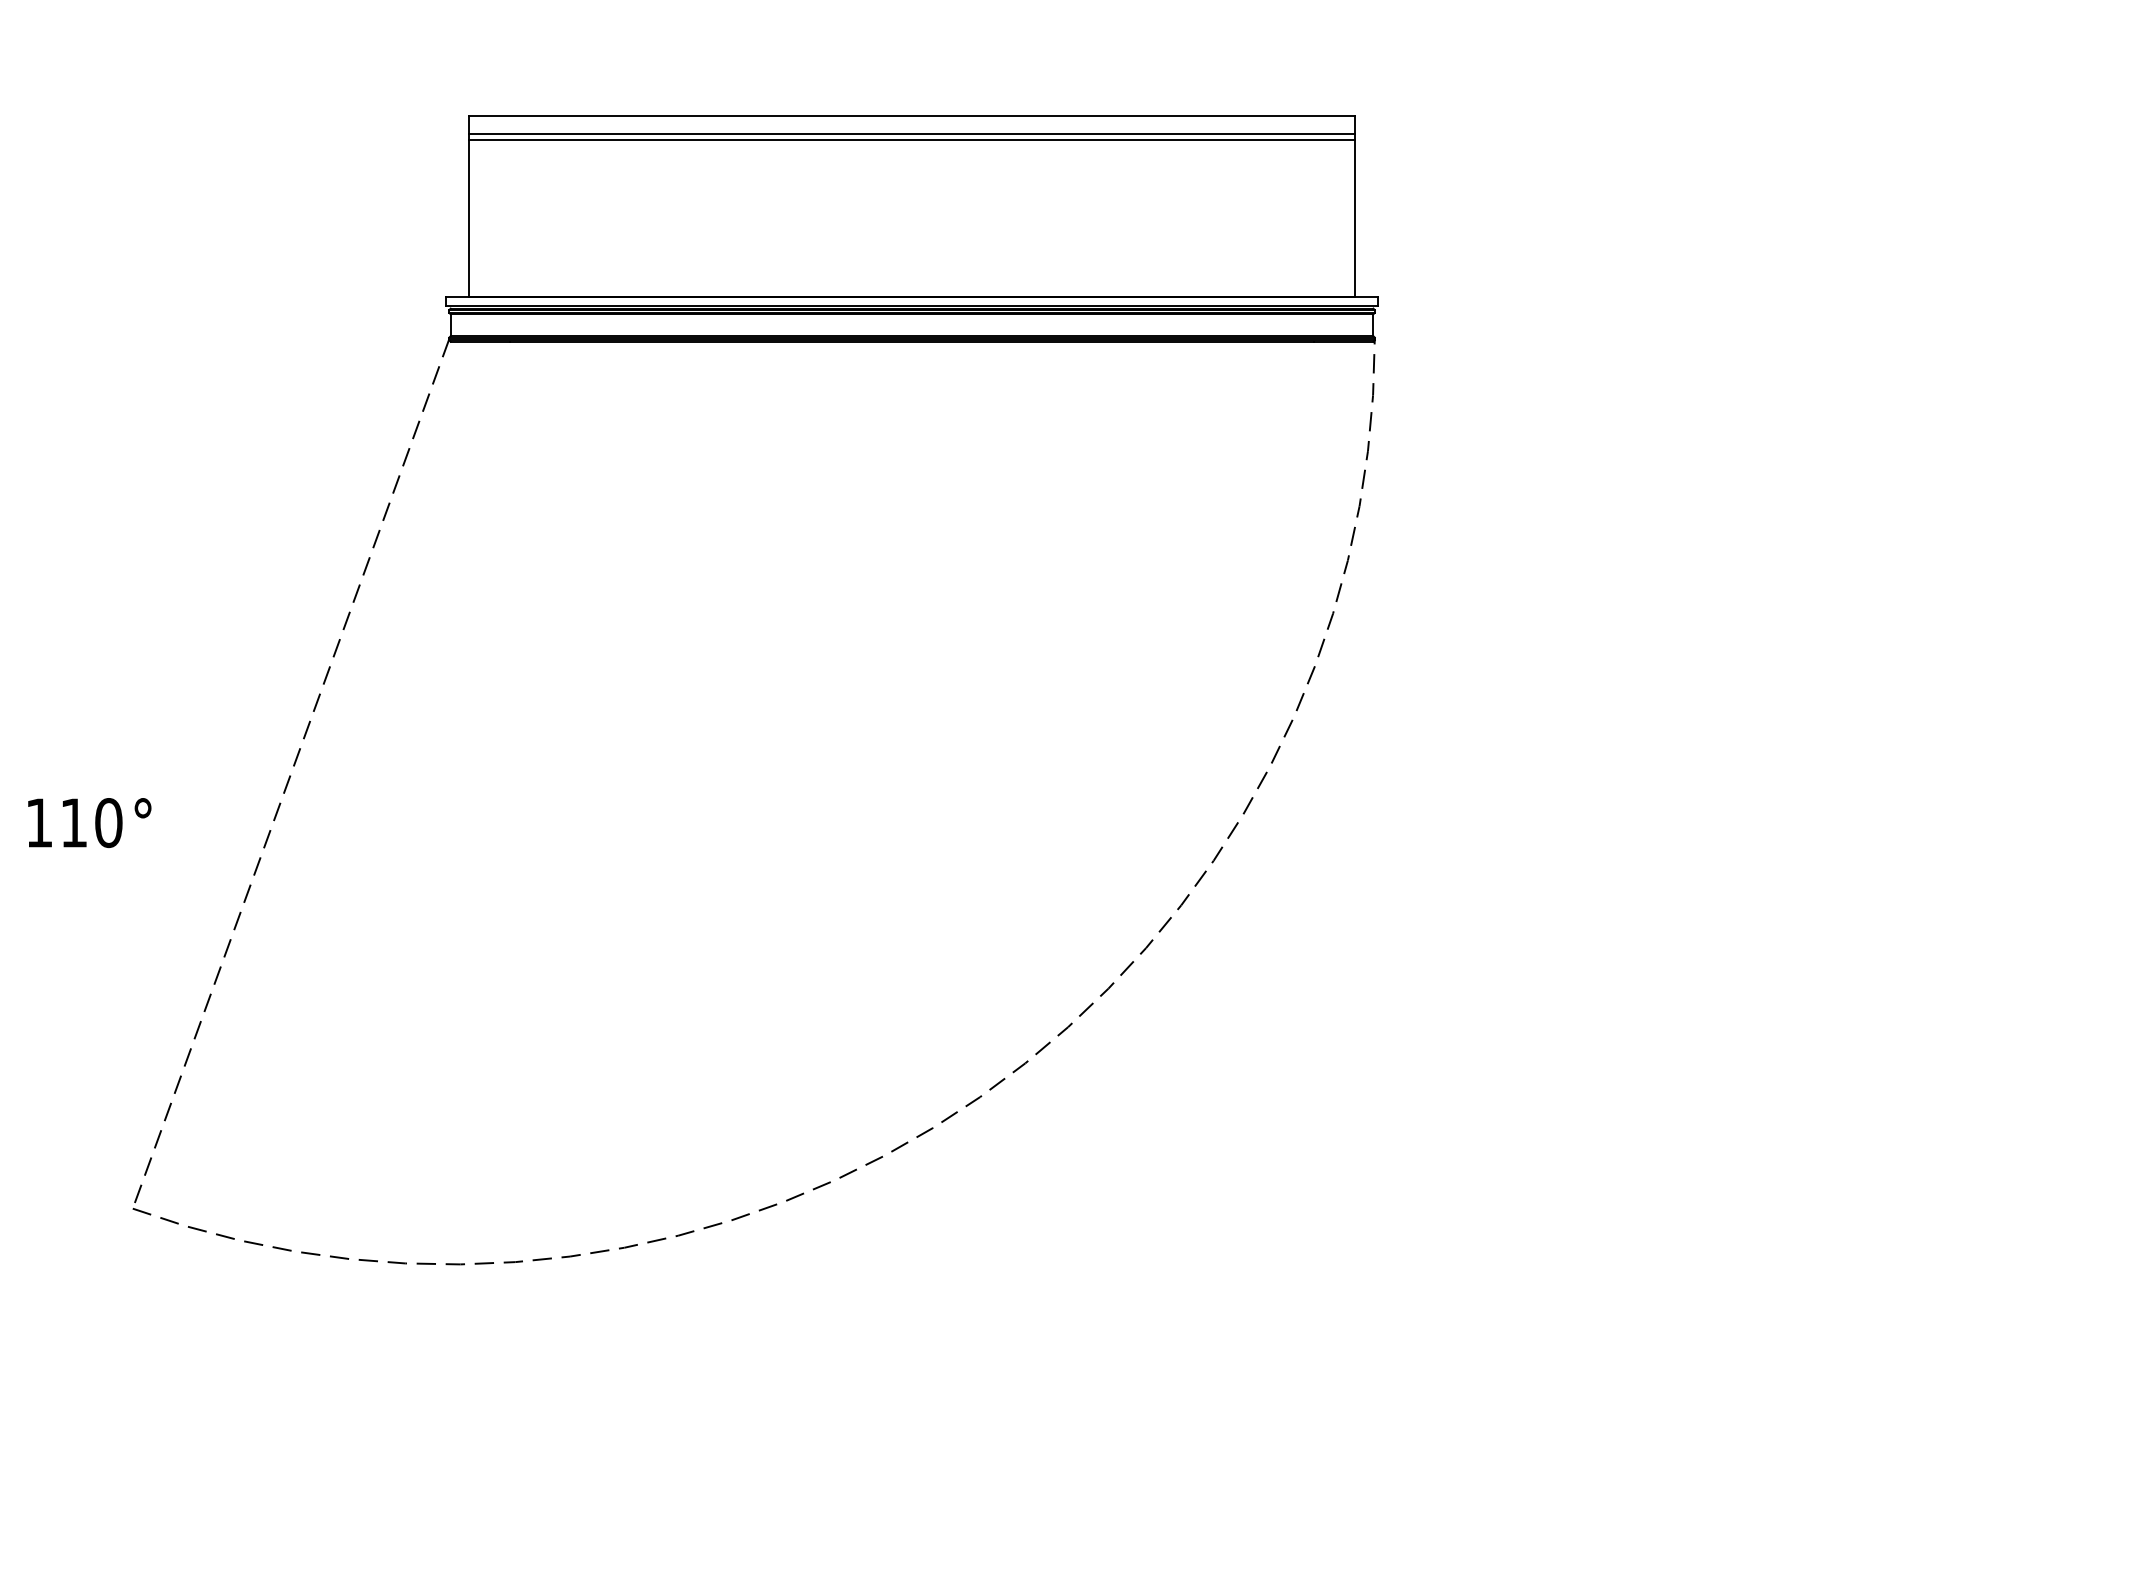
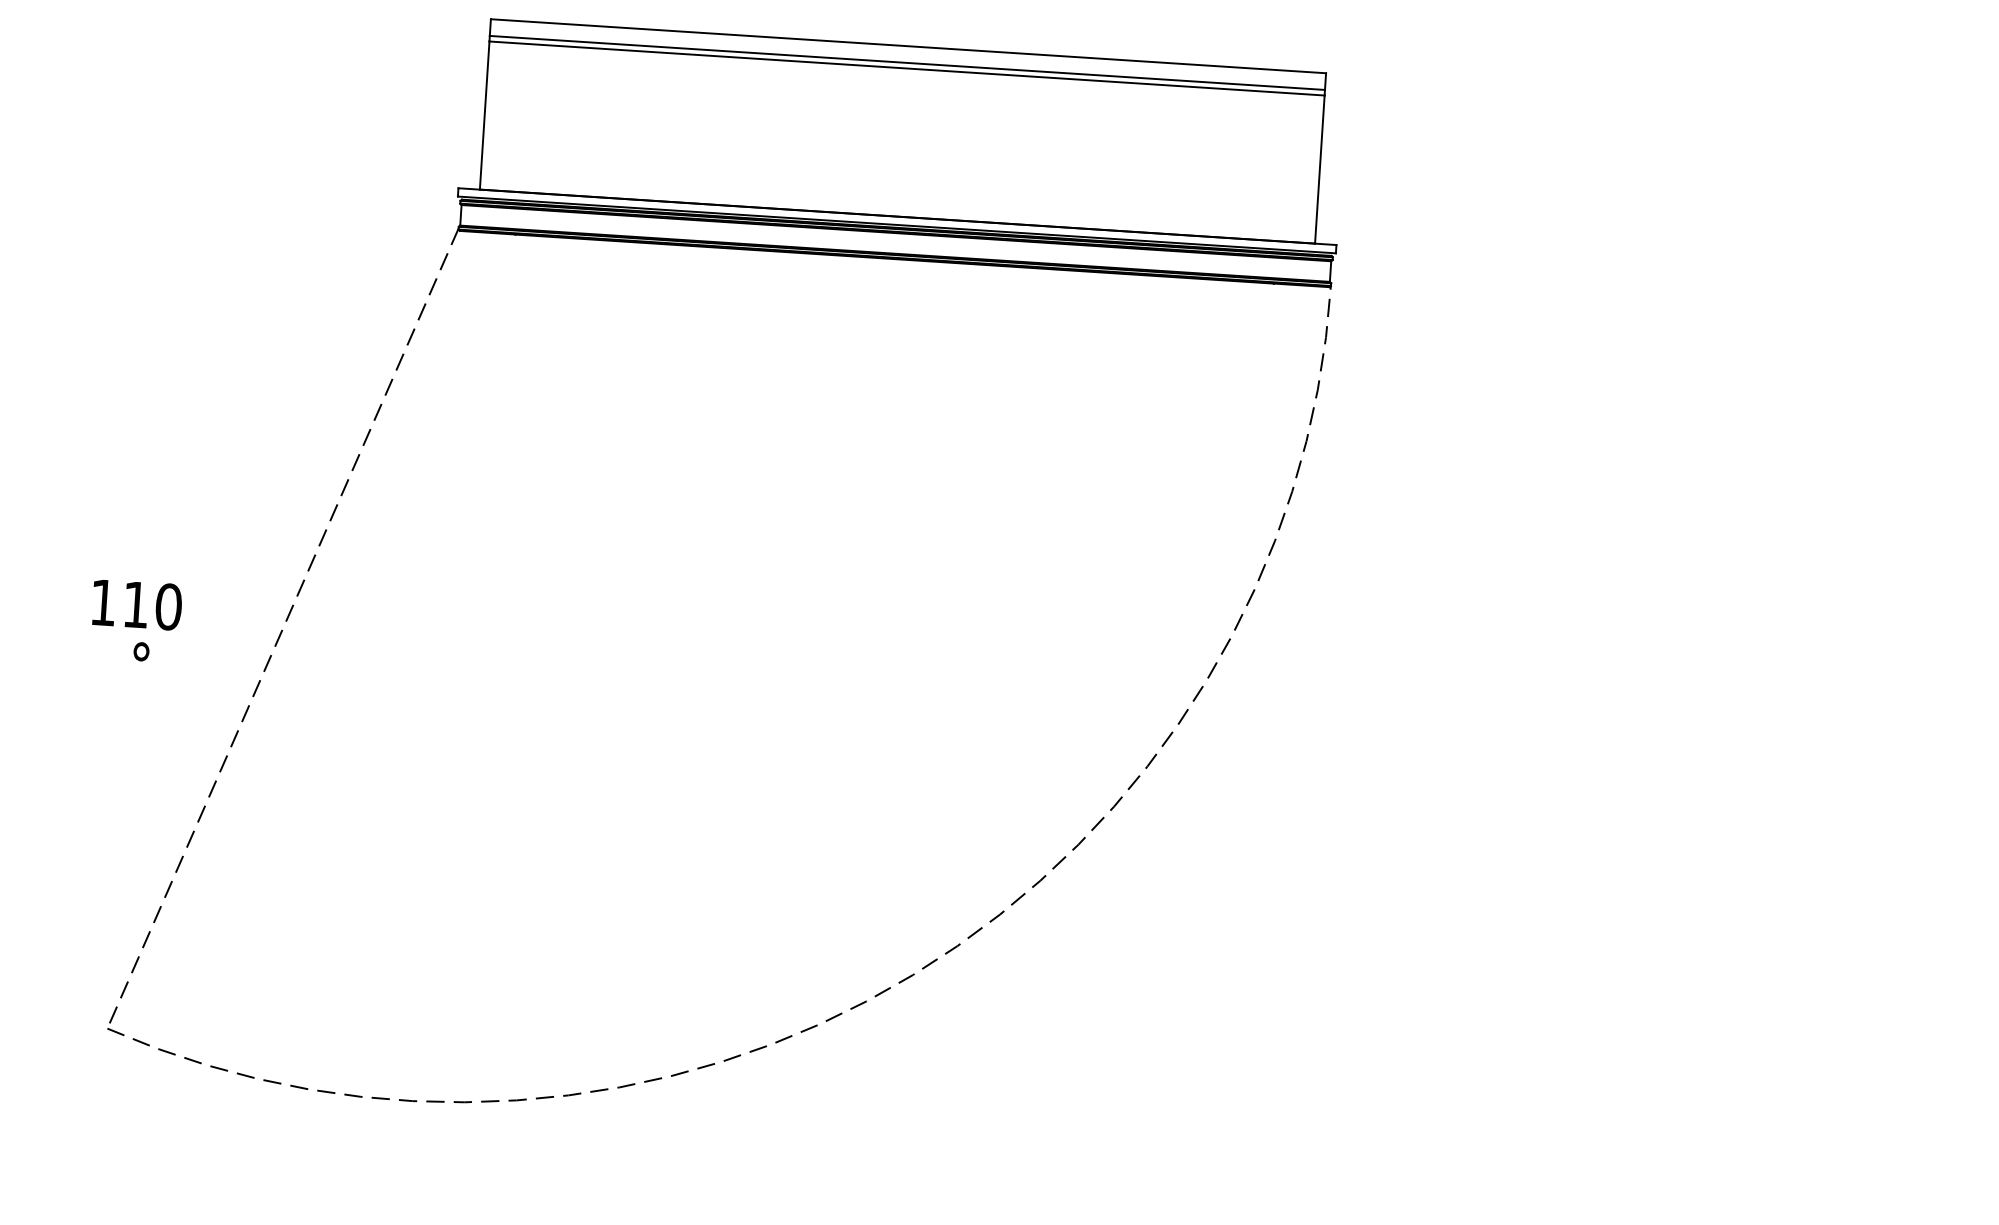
text: (75, 822) -> (137, 604), moved

